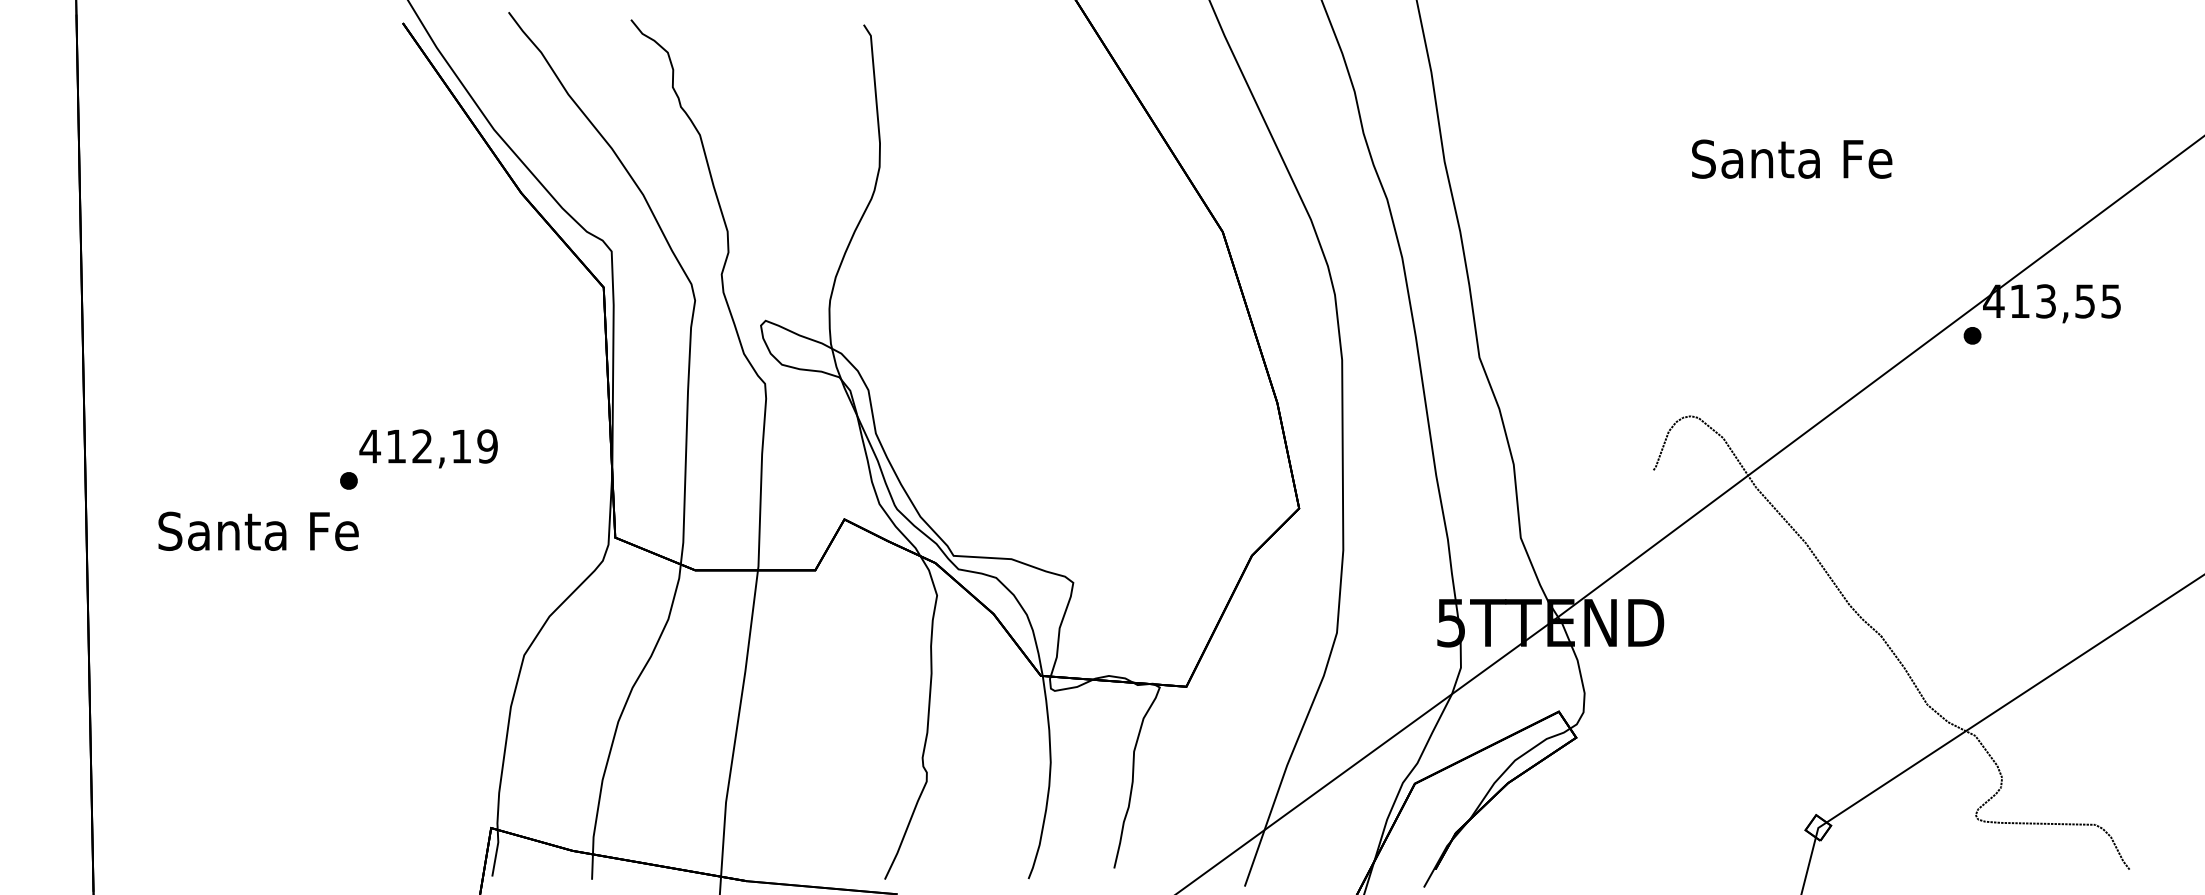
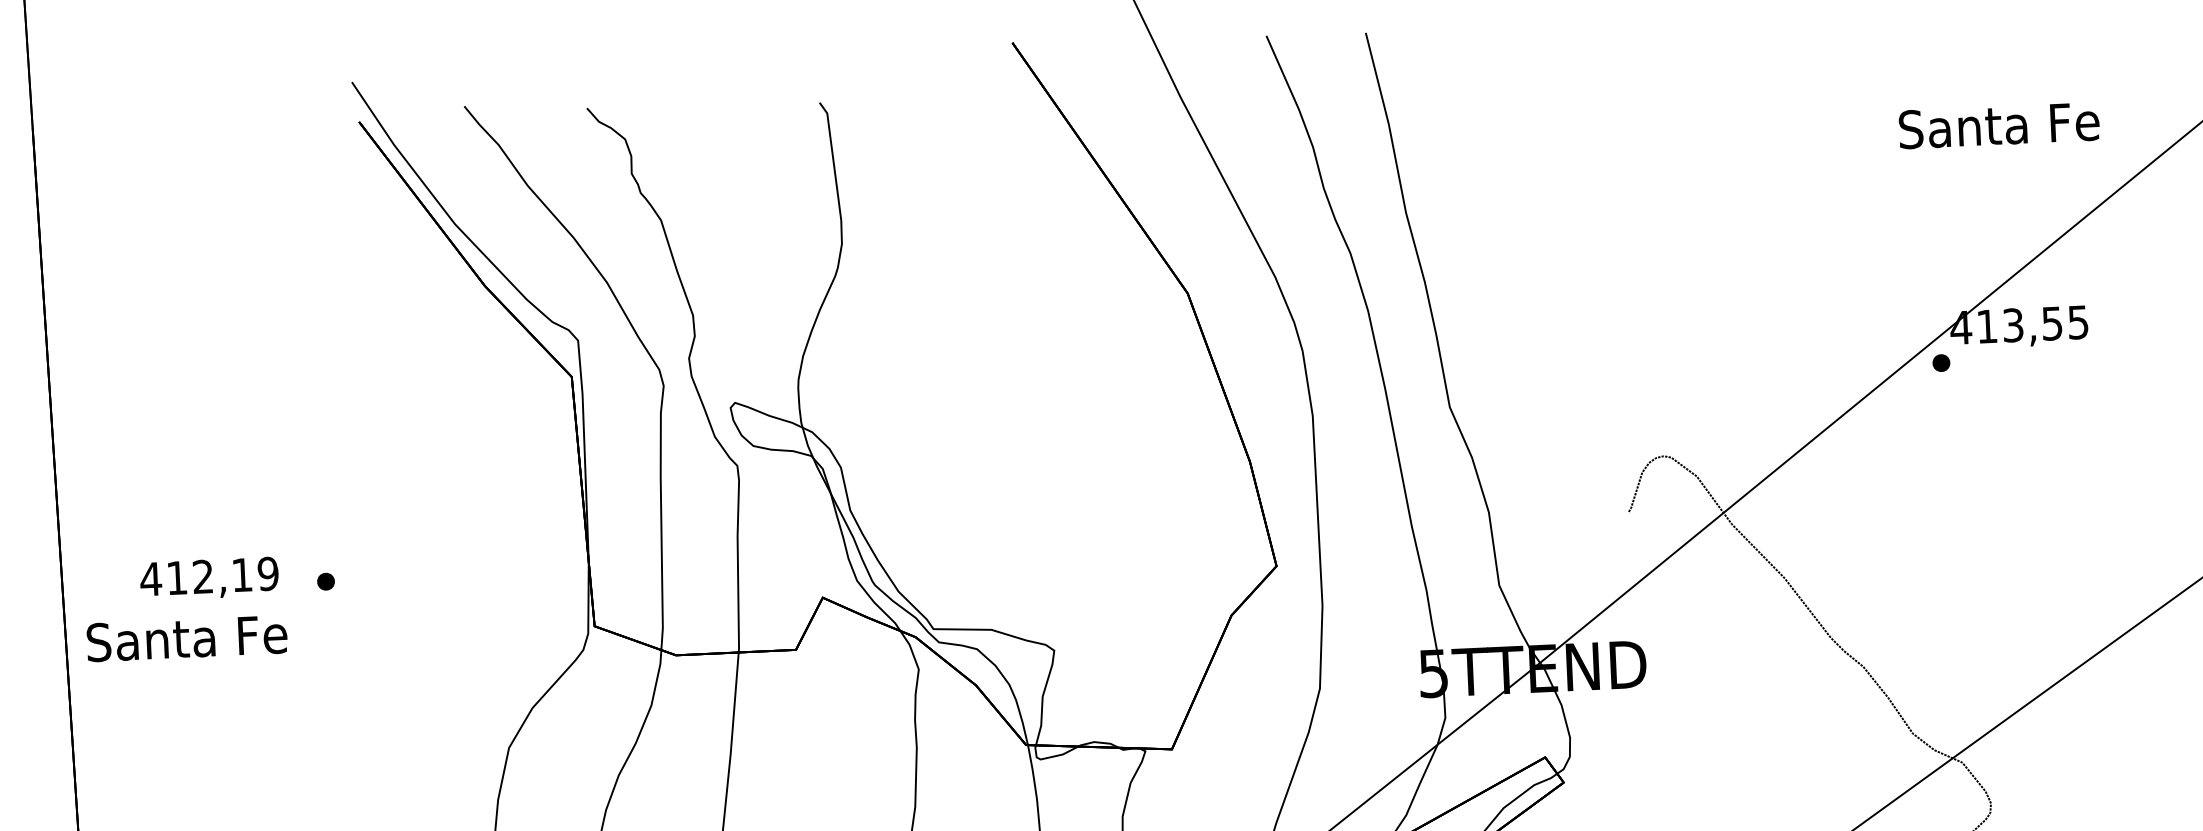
text: (1792, 158) -> (1999, 124), moved
text: (428, 448) -> (209, 578), moved
text: (258, 530) -> (186, 637), moved

